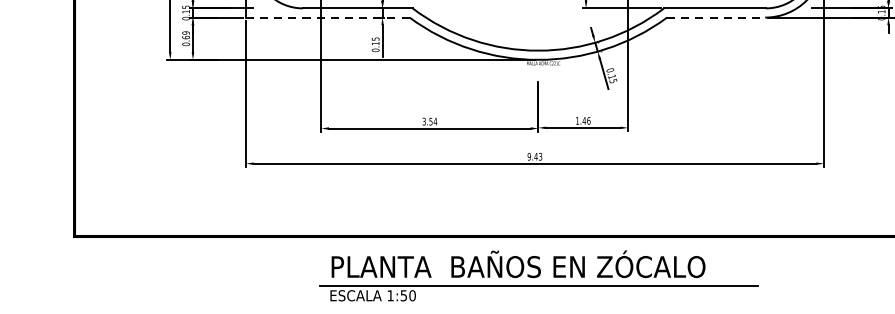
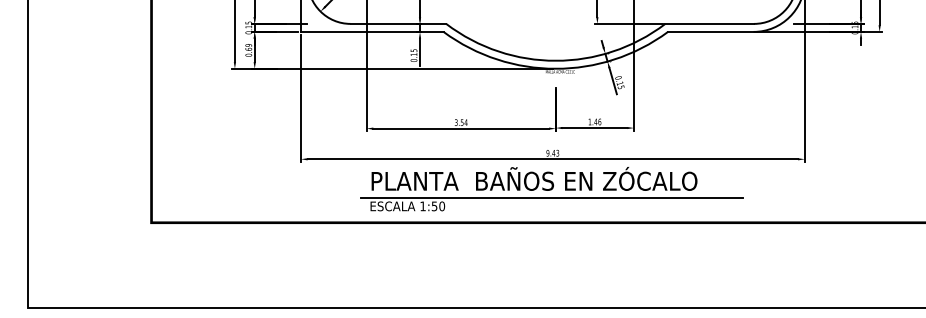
line: (326, 17) -> (371, 31), dashed -> solid
line: (715, 17) -> (710, 31), dashed -> solid
part: (538, 276) -> (551, 189), moved

